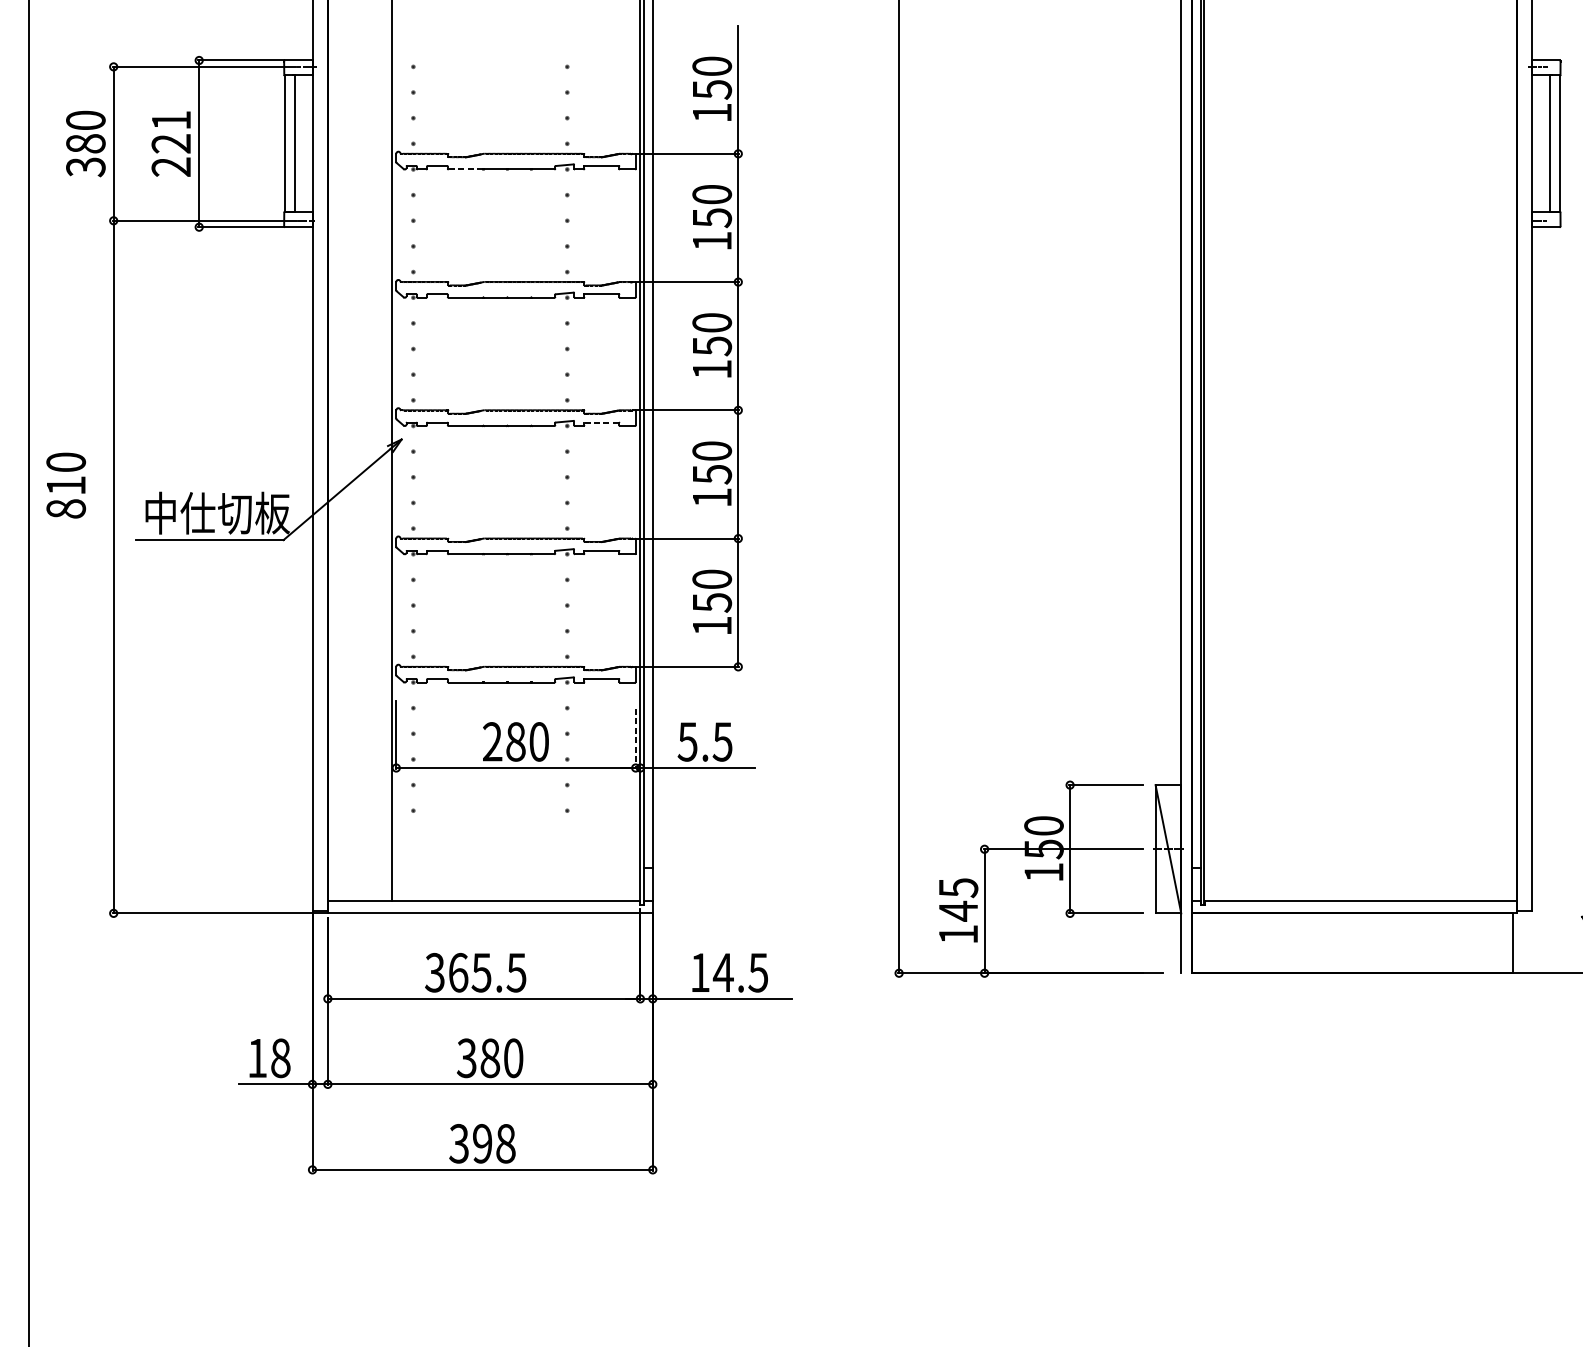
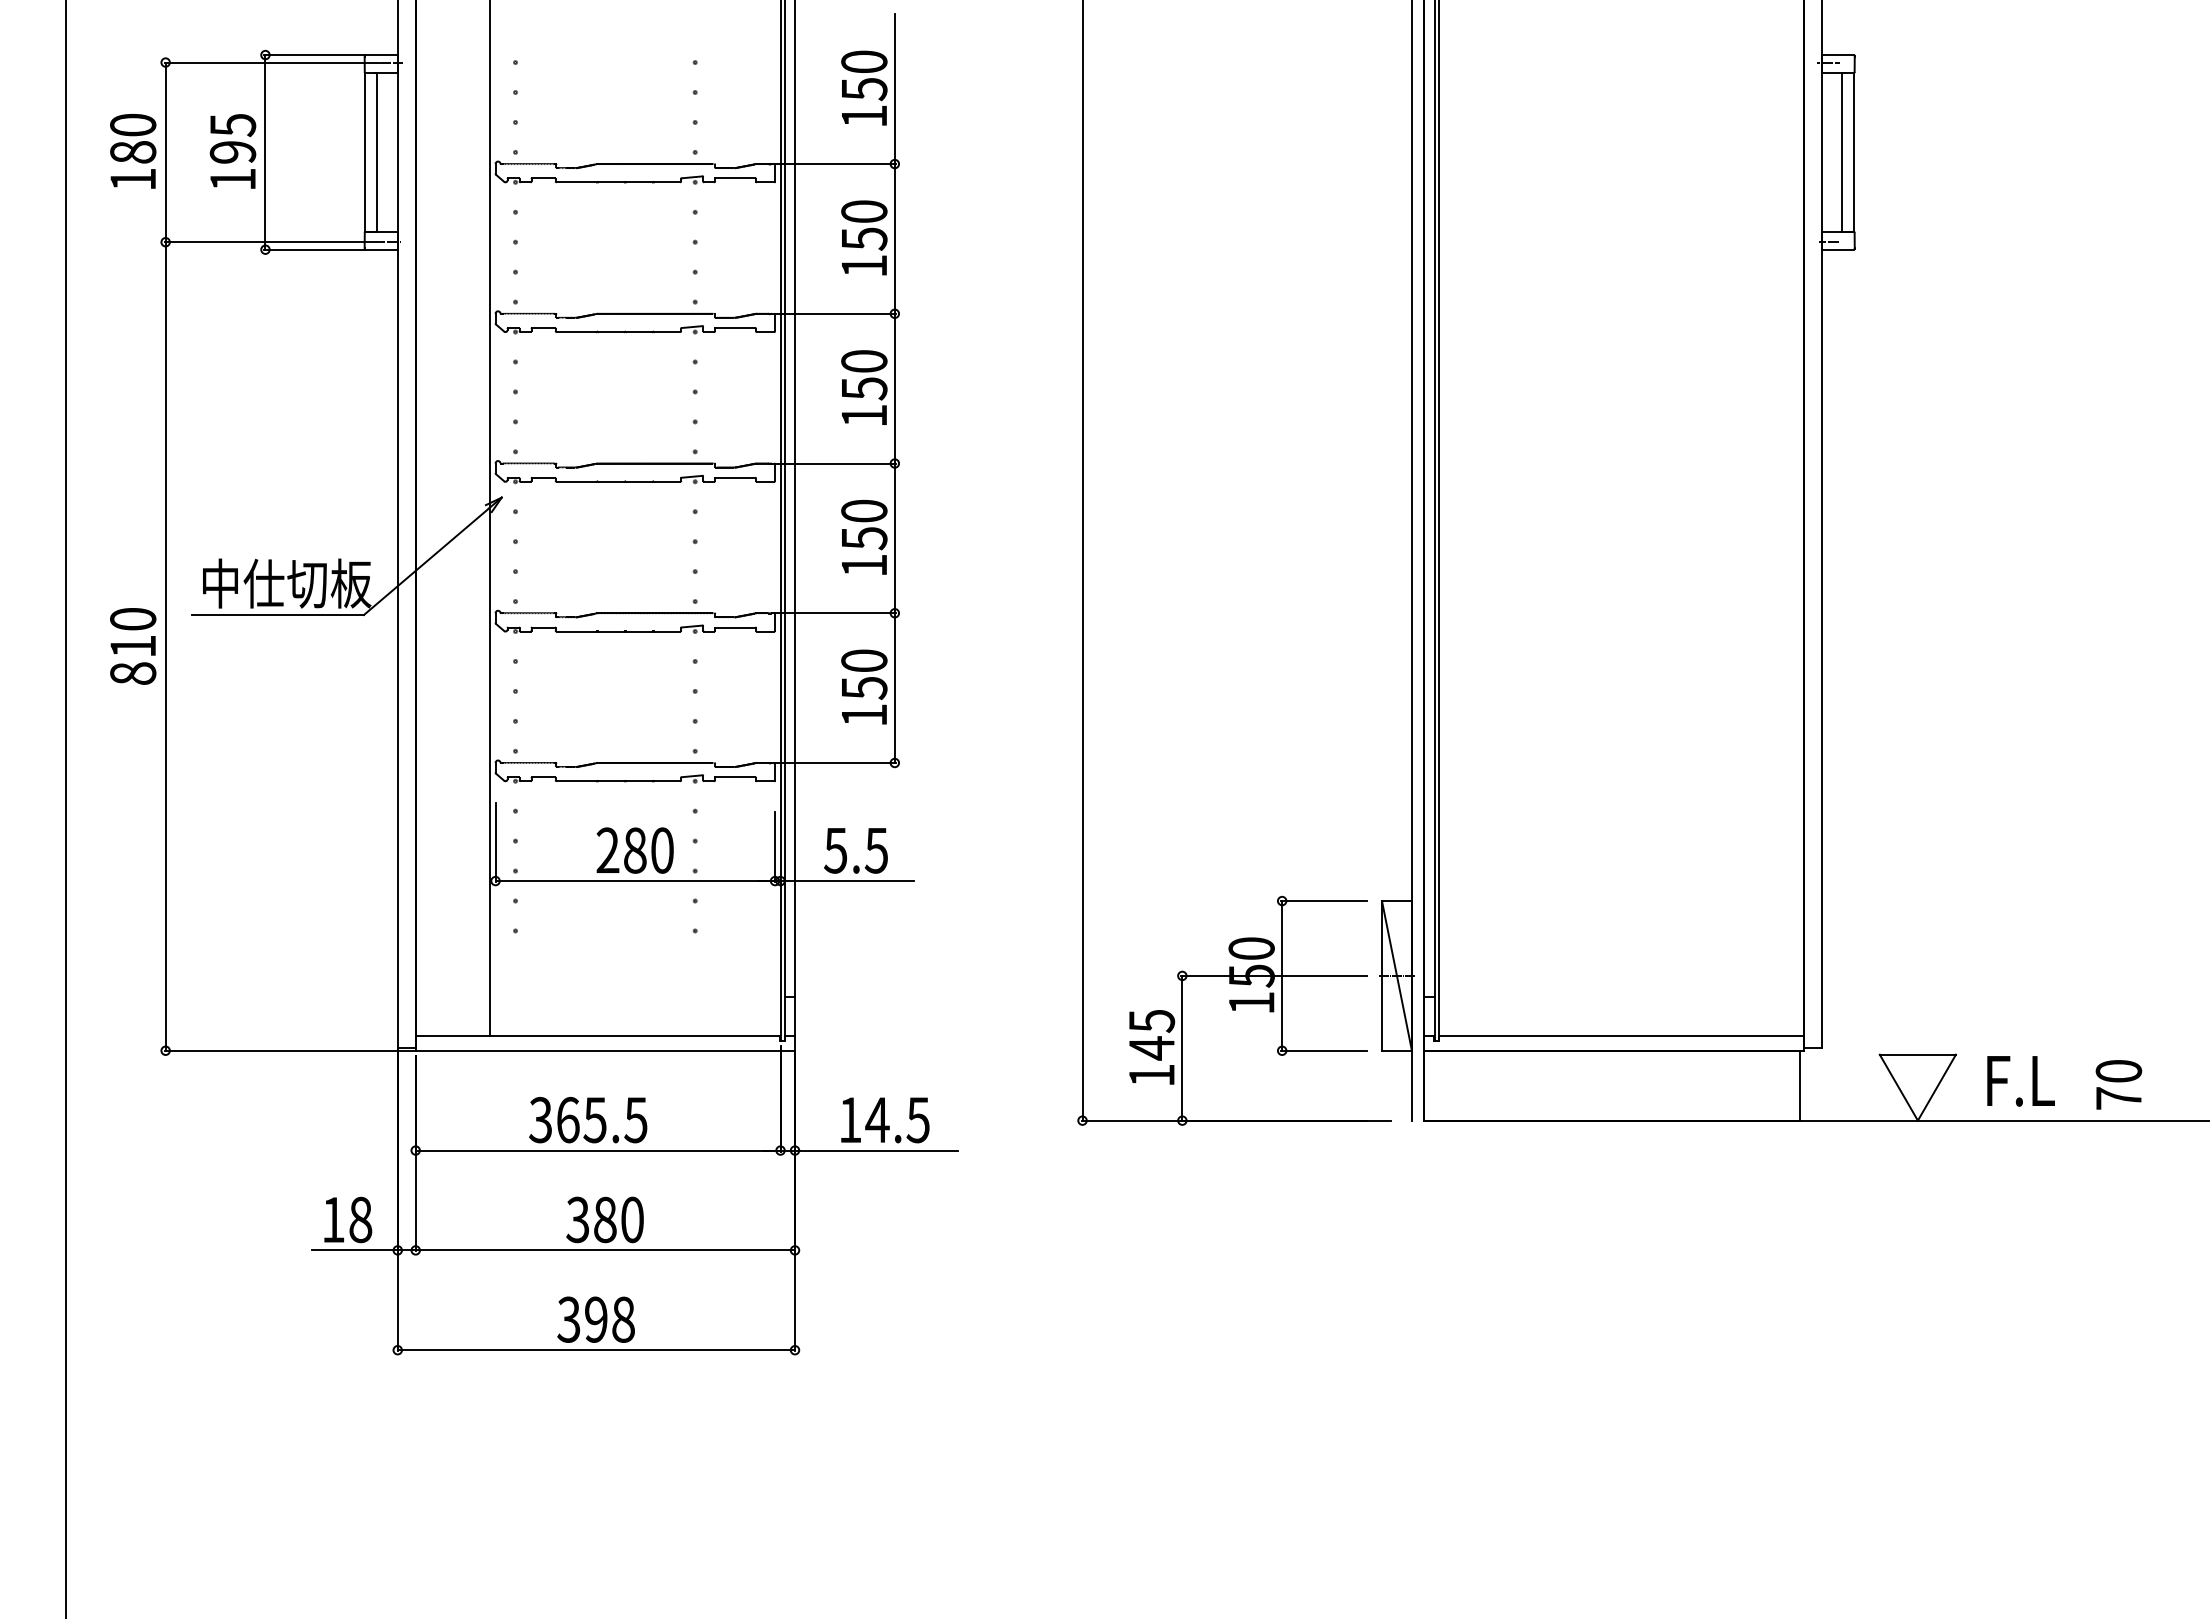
text: (170, 143) -> (232, 152), 221 -> 195
text: (86, 167) -> (133, 179), 380 -> 180
line: (465, 169) -> (576, 182), dashed -> solid
line: (600, 422) -> (734, 477), dashed -> solid
text: (66, 485) -> (133, 646), moved
line: (636, 739) -> (775, 847), dashed -> solid

